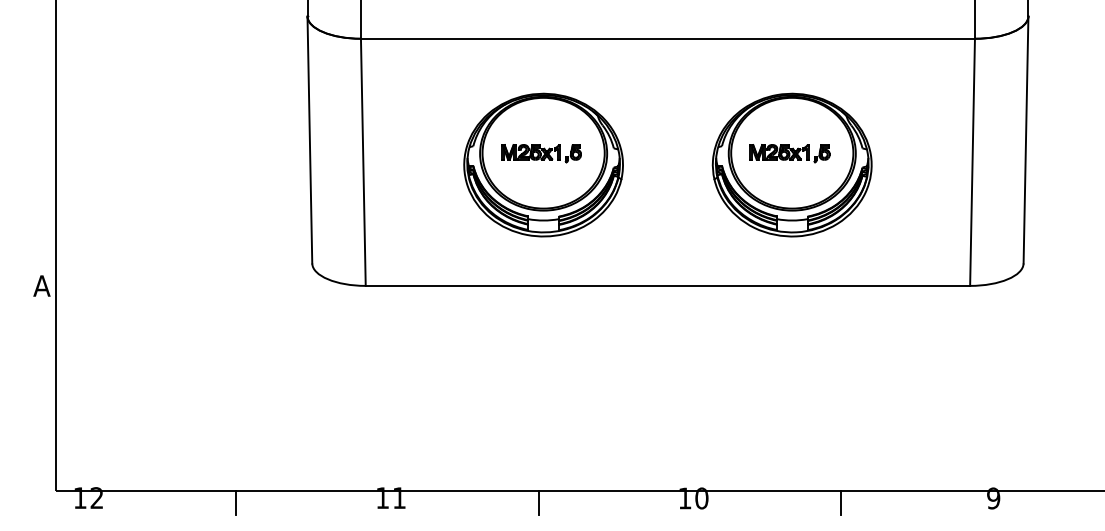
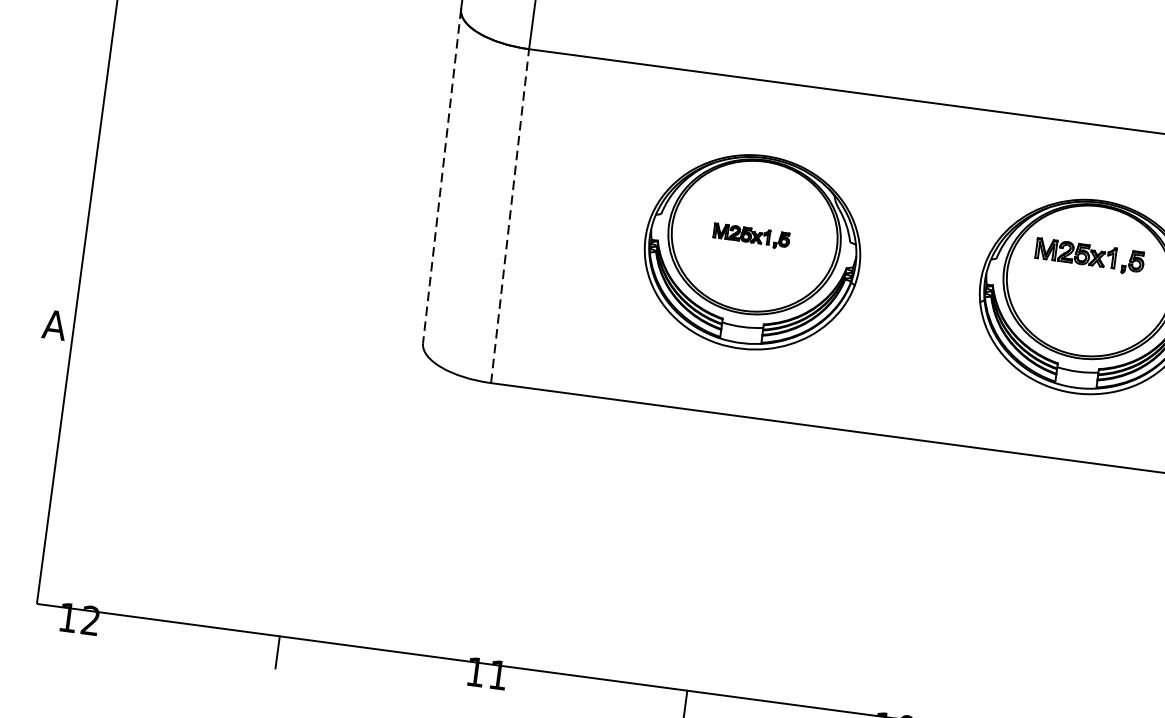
line: (309, 139) -> (441, 175), solid -> dashed
part: (541, 153) -> (751, 236), size x0.7
part: (789, 153) -> (1089, 256), moved
line: (363, 162) -> (510, 216), solid -> dashed

